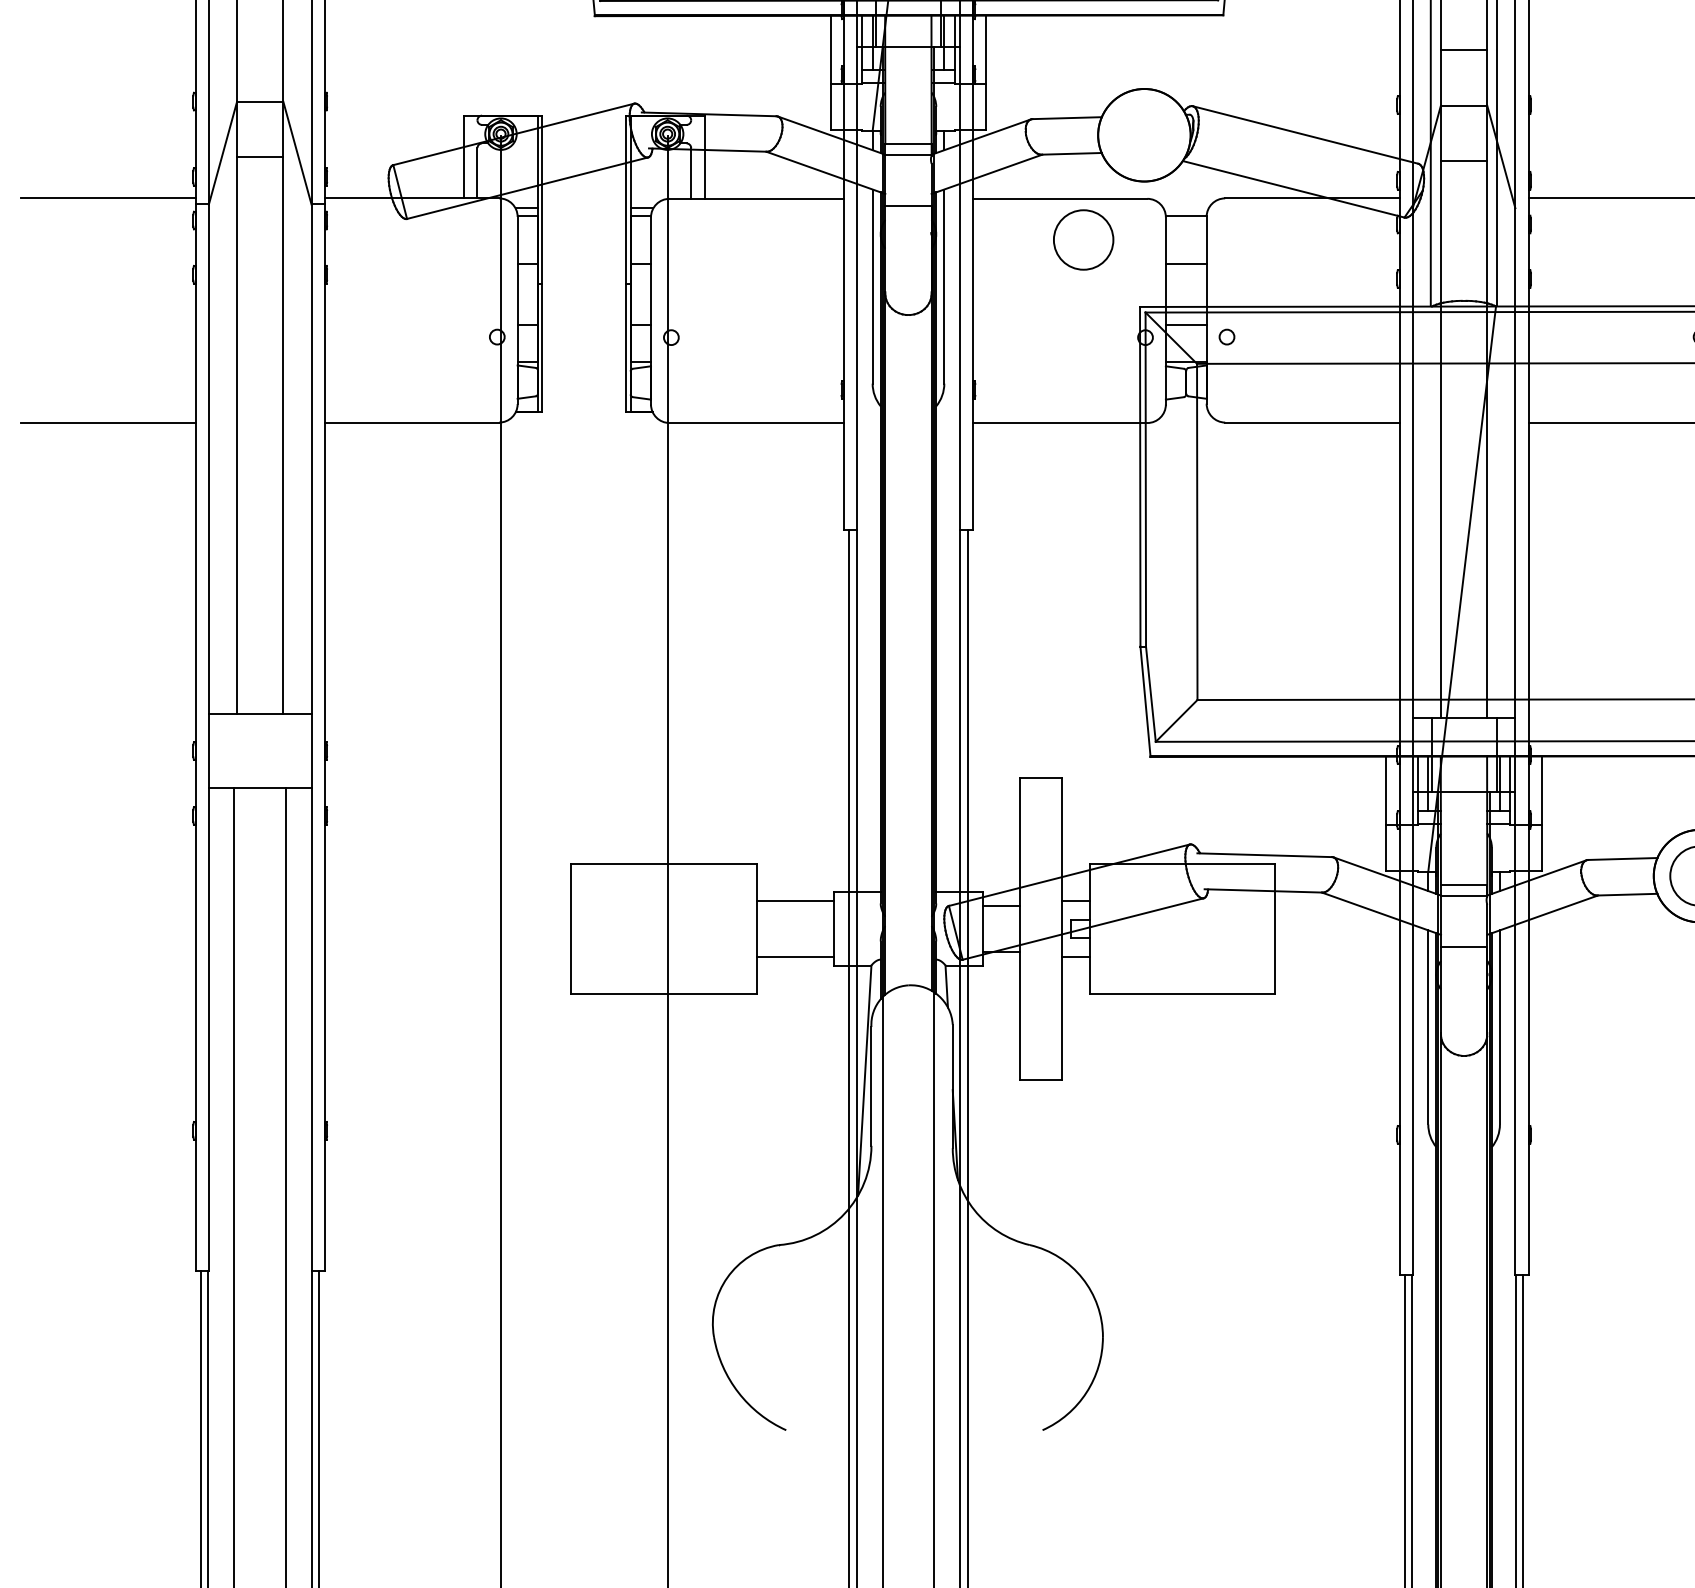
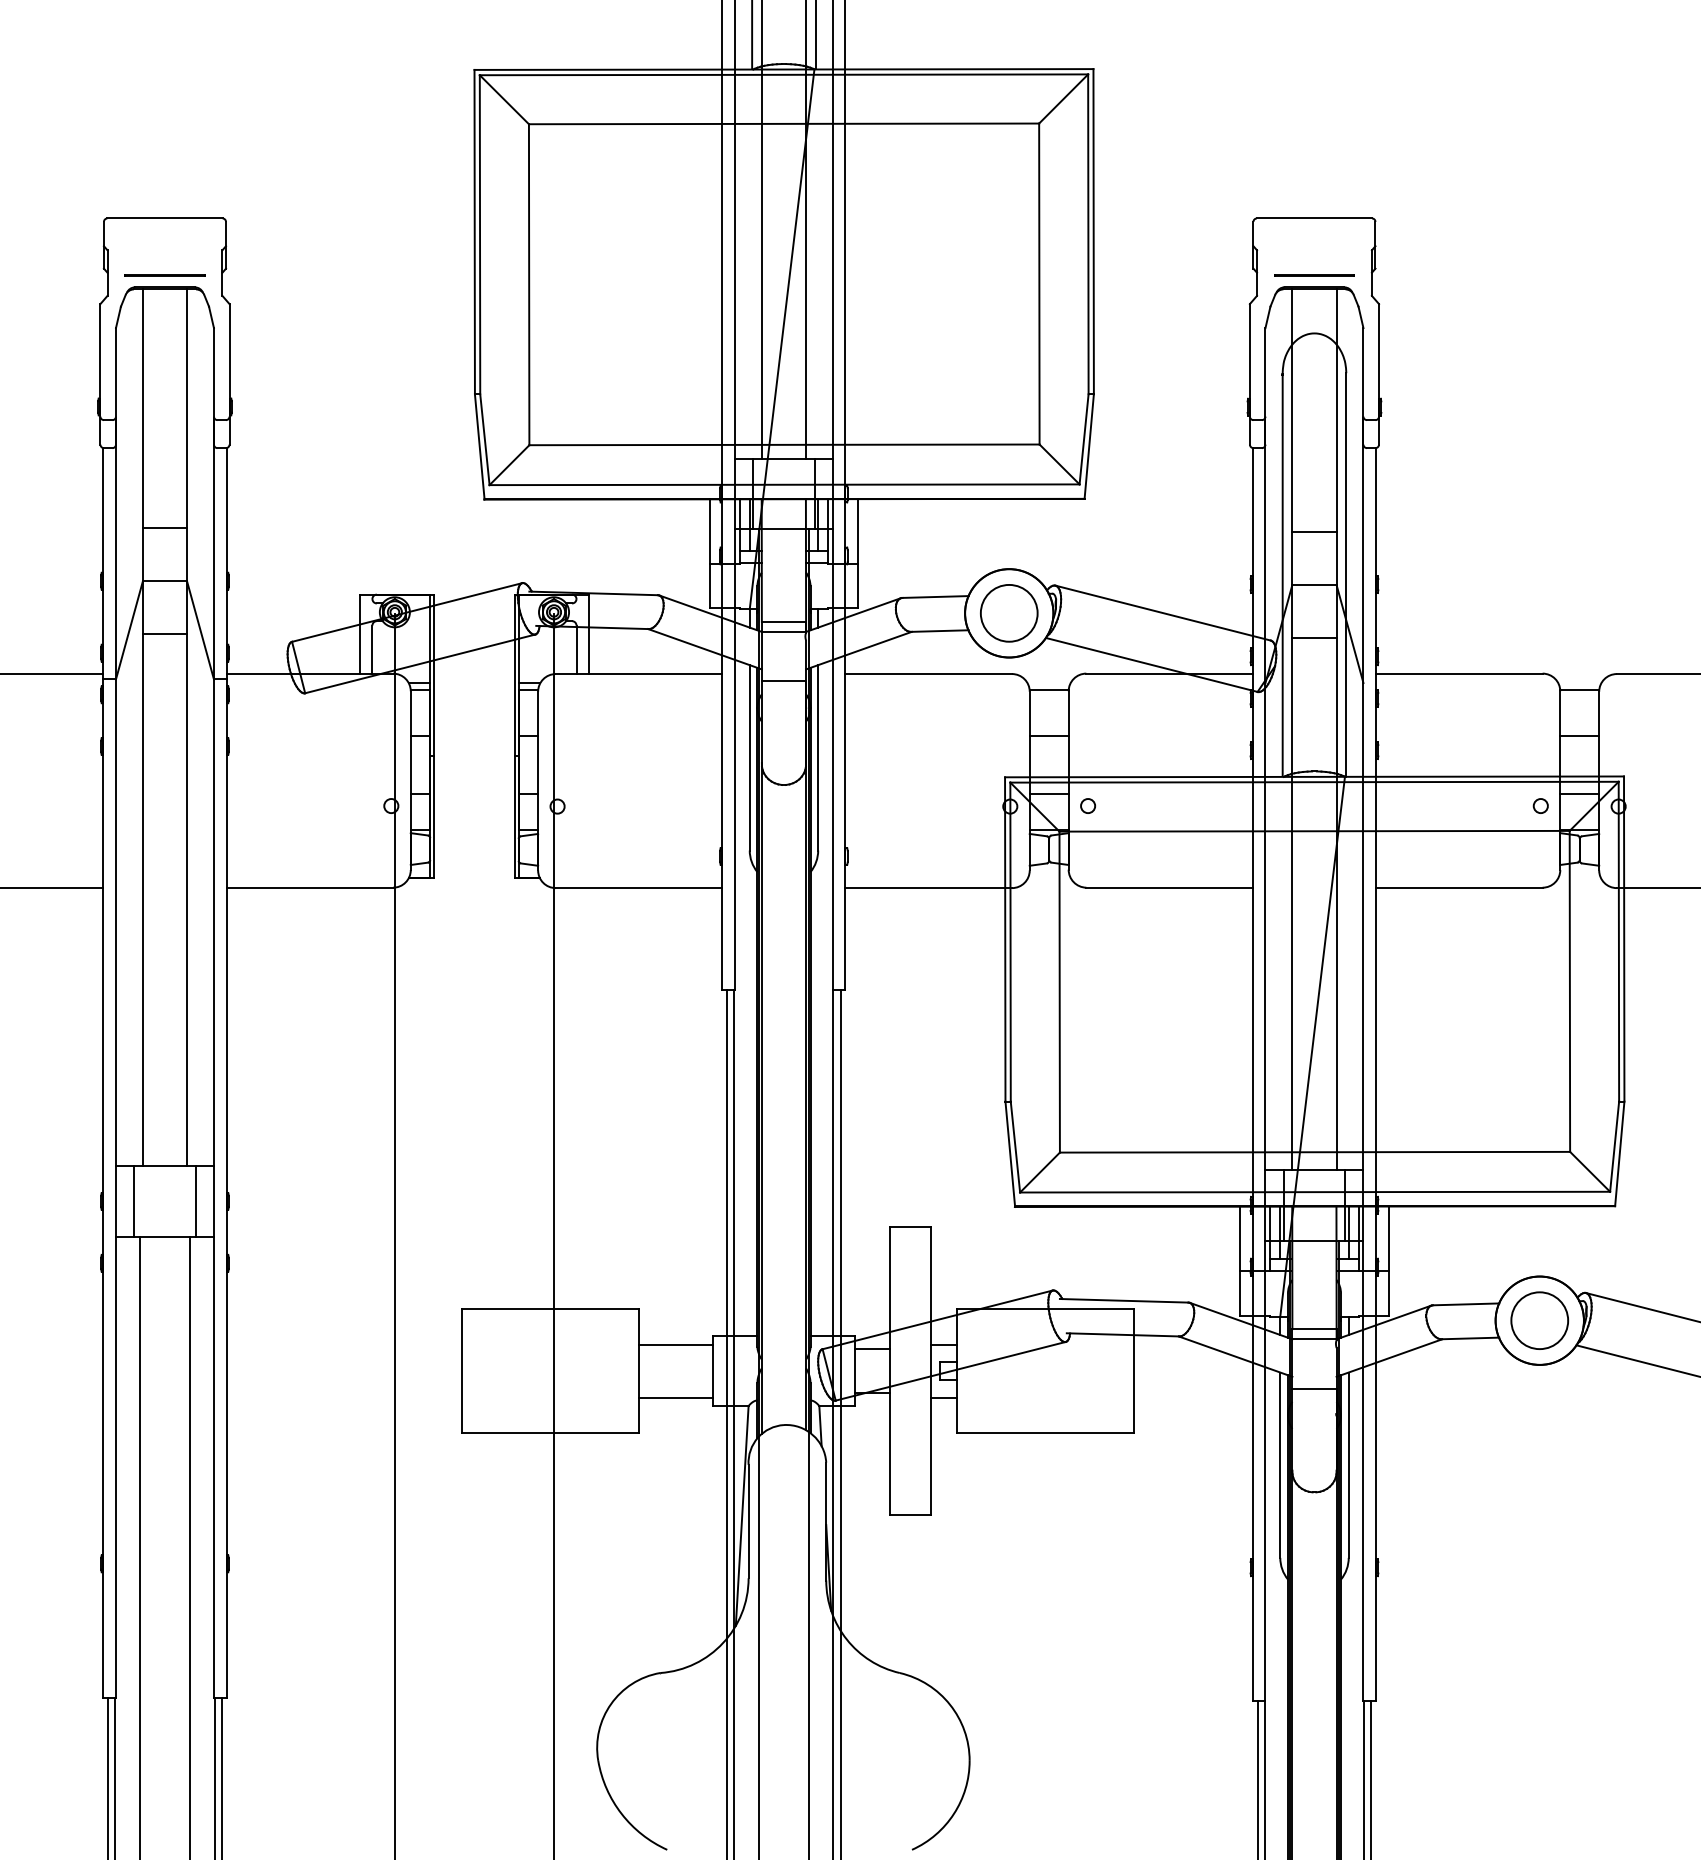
line: (259, 46) -> (164, 528), added
circle: (1083, 240) -> (1009, 613), moved
line: (228, 751) -> (134, 1201), added
line: (292, 751) -> (195, 1201), added

